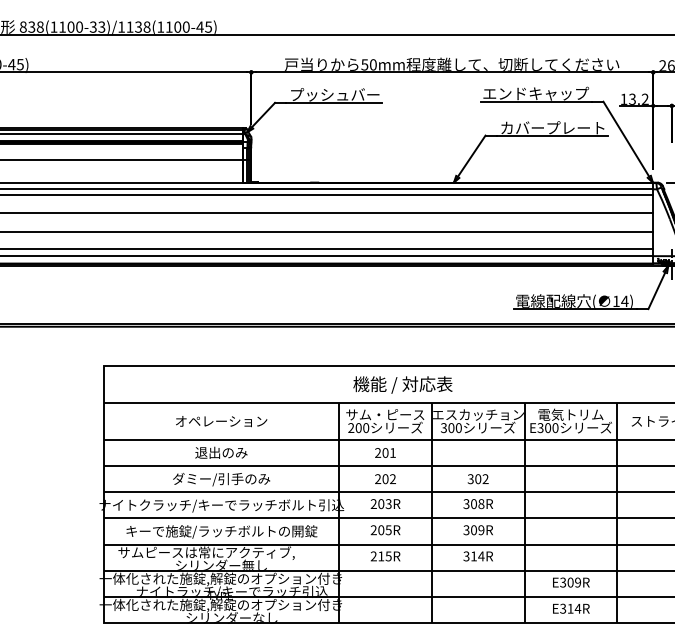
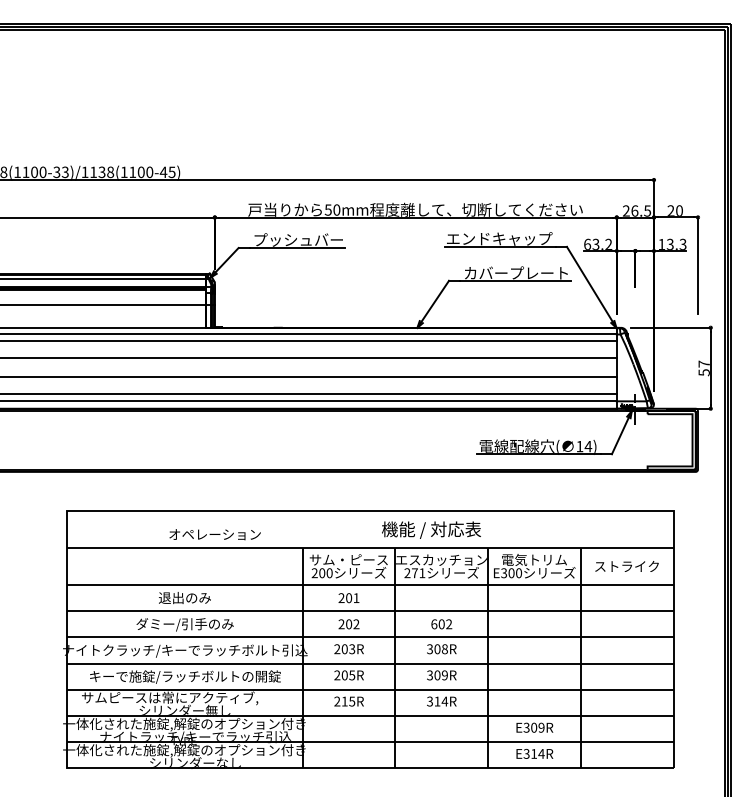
text: (623, 98) -> (587, 243), 13.2 -> 63.2
text: (402, 384) -> (431, 529), moved
text: (220, 421) -> (214, 534), moved
text: (450, 428) -> (414, 573), 300 -> 271
text: (470, 479) -> (434, 624), 302 -> 602

